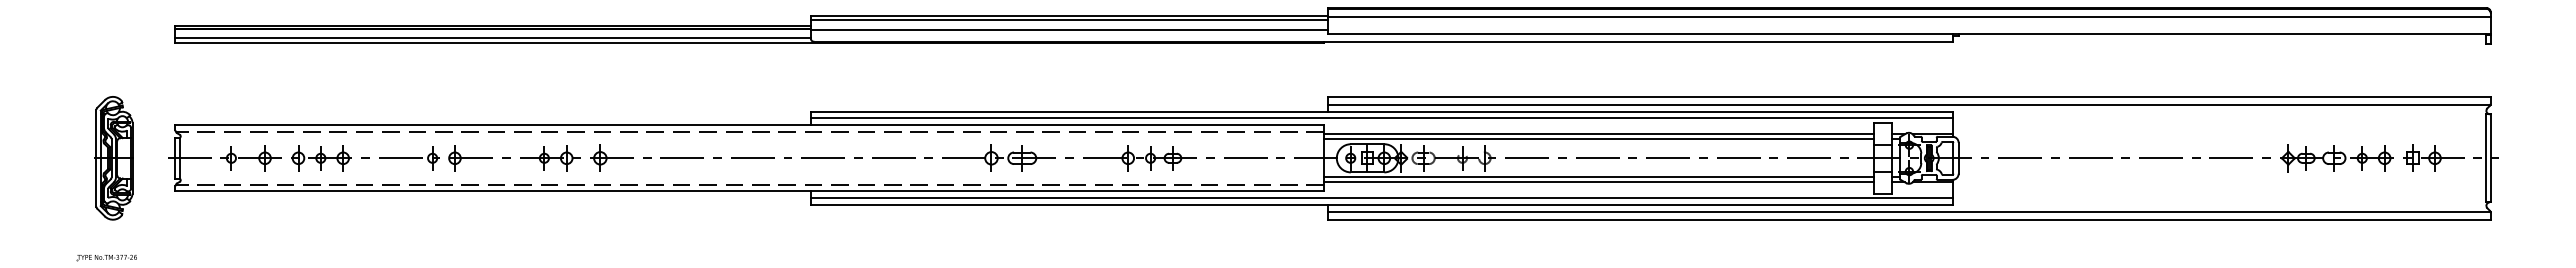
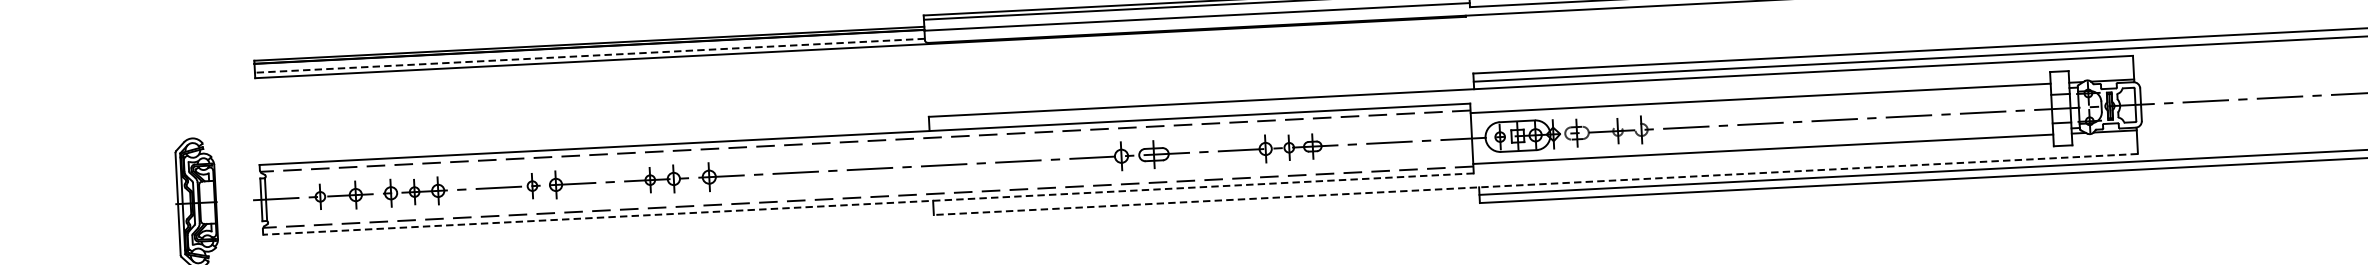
line: (493, 37) -> (590, 55), solid -> dashed
line: (1382, 118) -> (1531, 93), removed
line: (1598, 139) -> (1760, 104), removed
line: (1598, 177) -> (1762, 144), removed
line: (749, 191) -> (868, 204), solid -> dashed
line: (1382, 198) -> (1535, 177), removed
line: (1381, 204) -> (1535, 184), solid -> dashed

